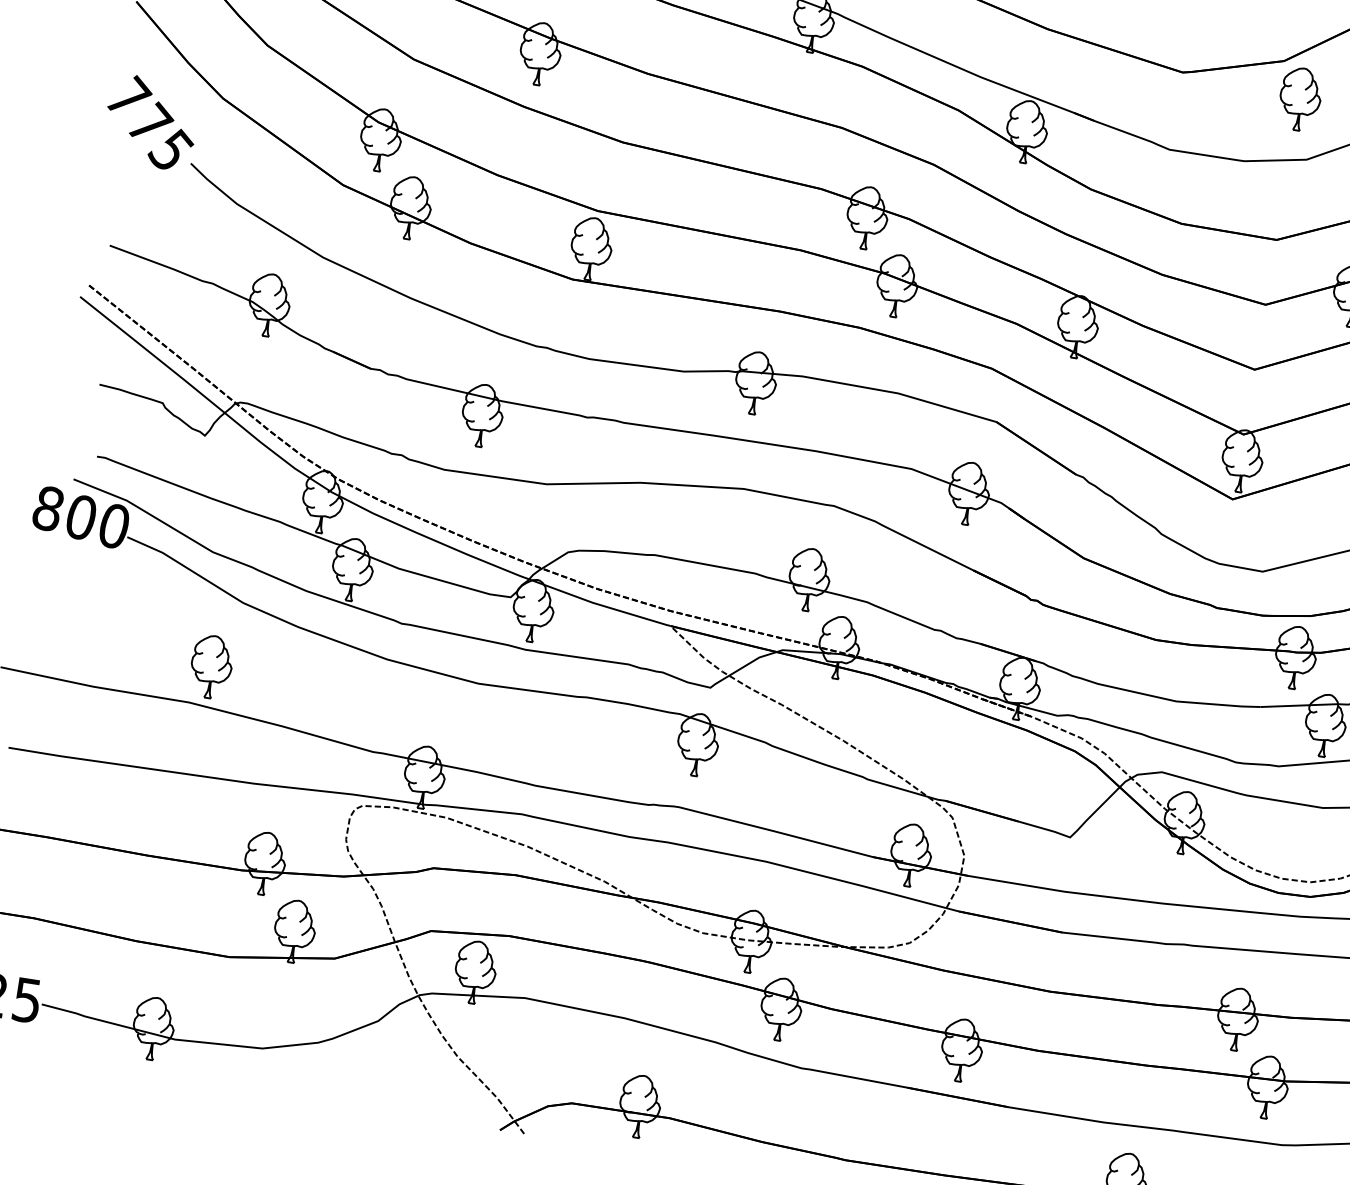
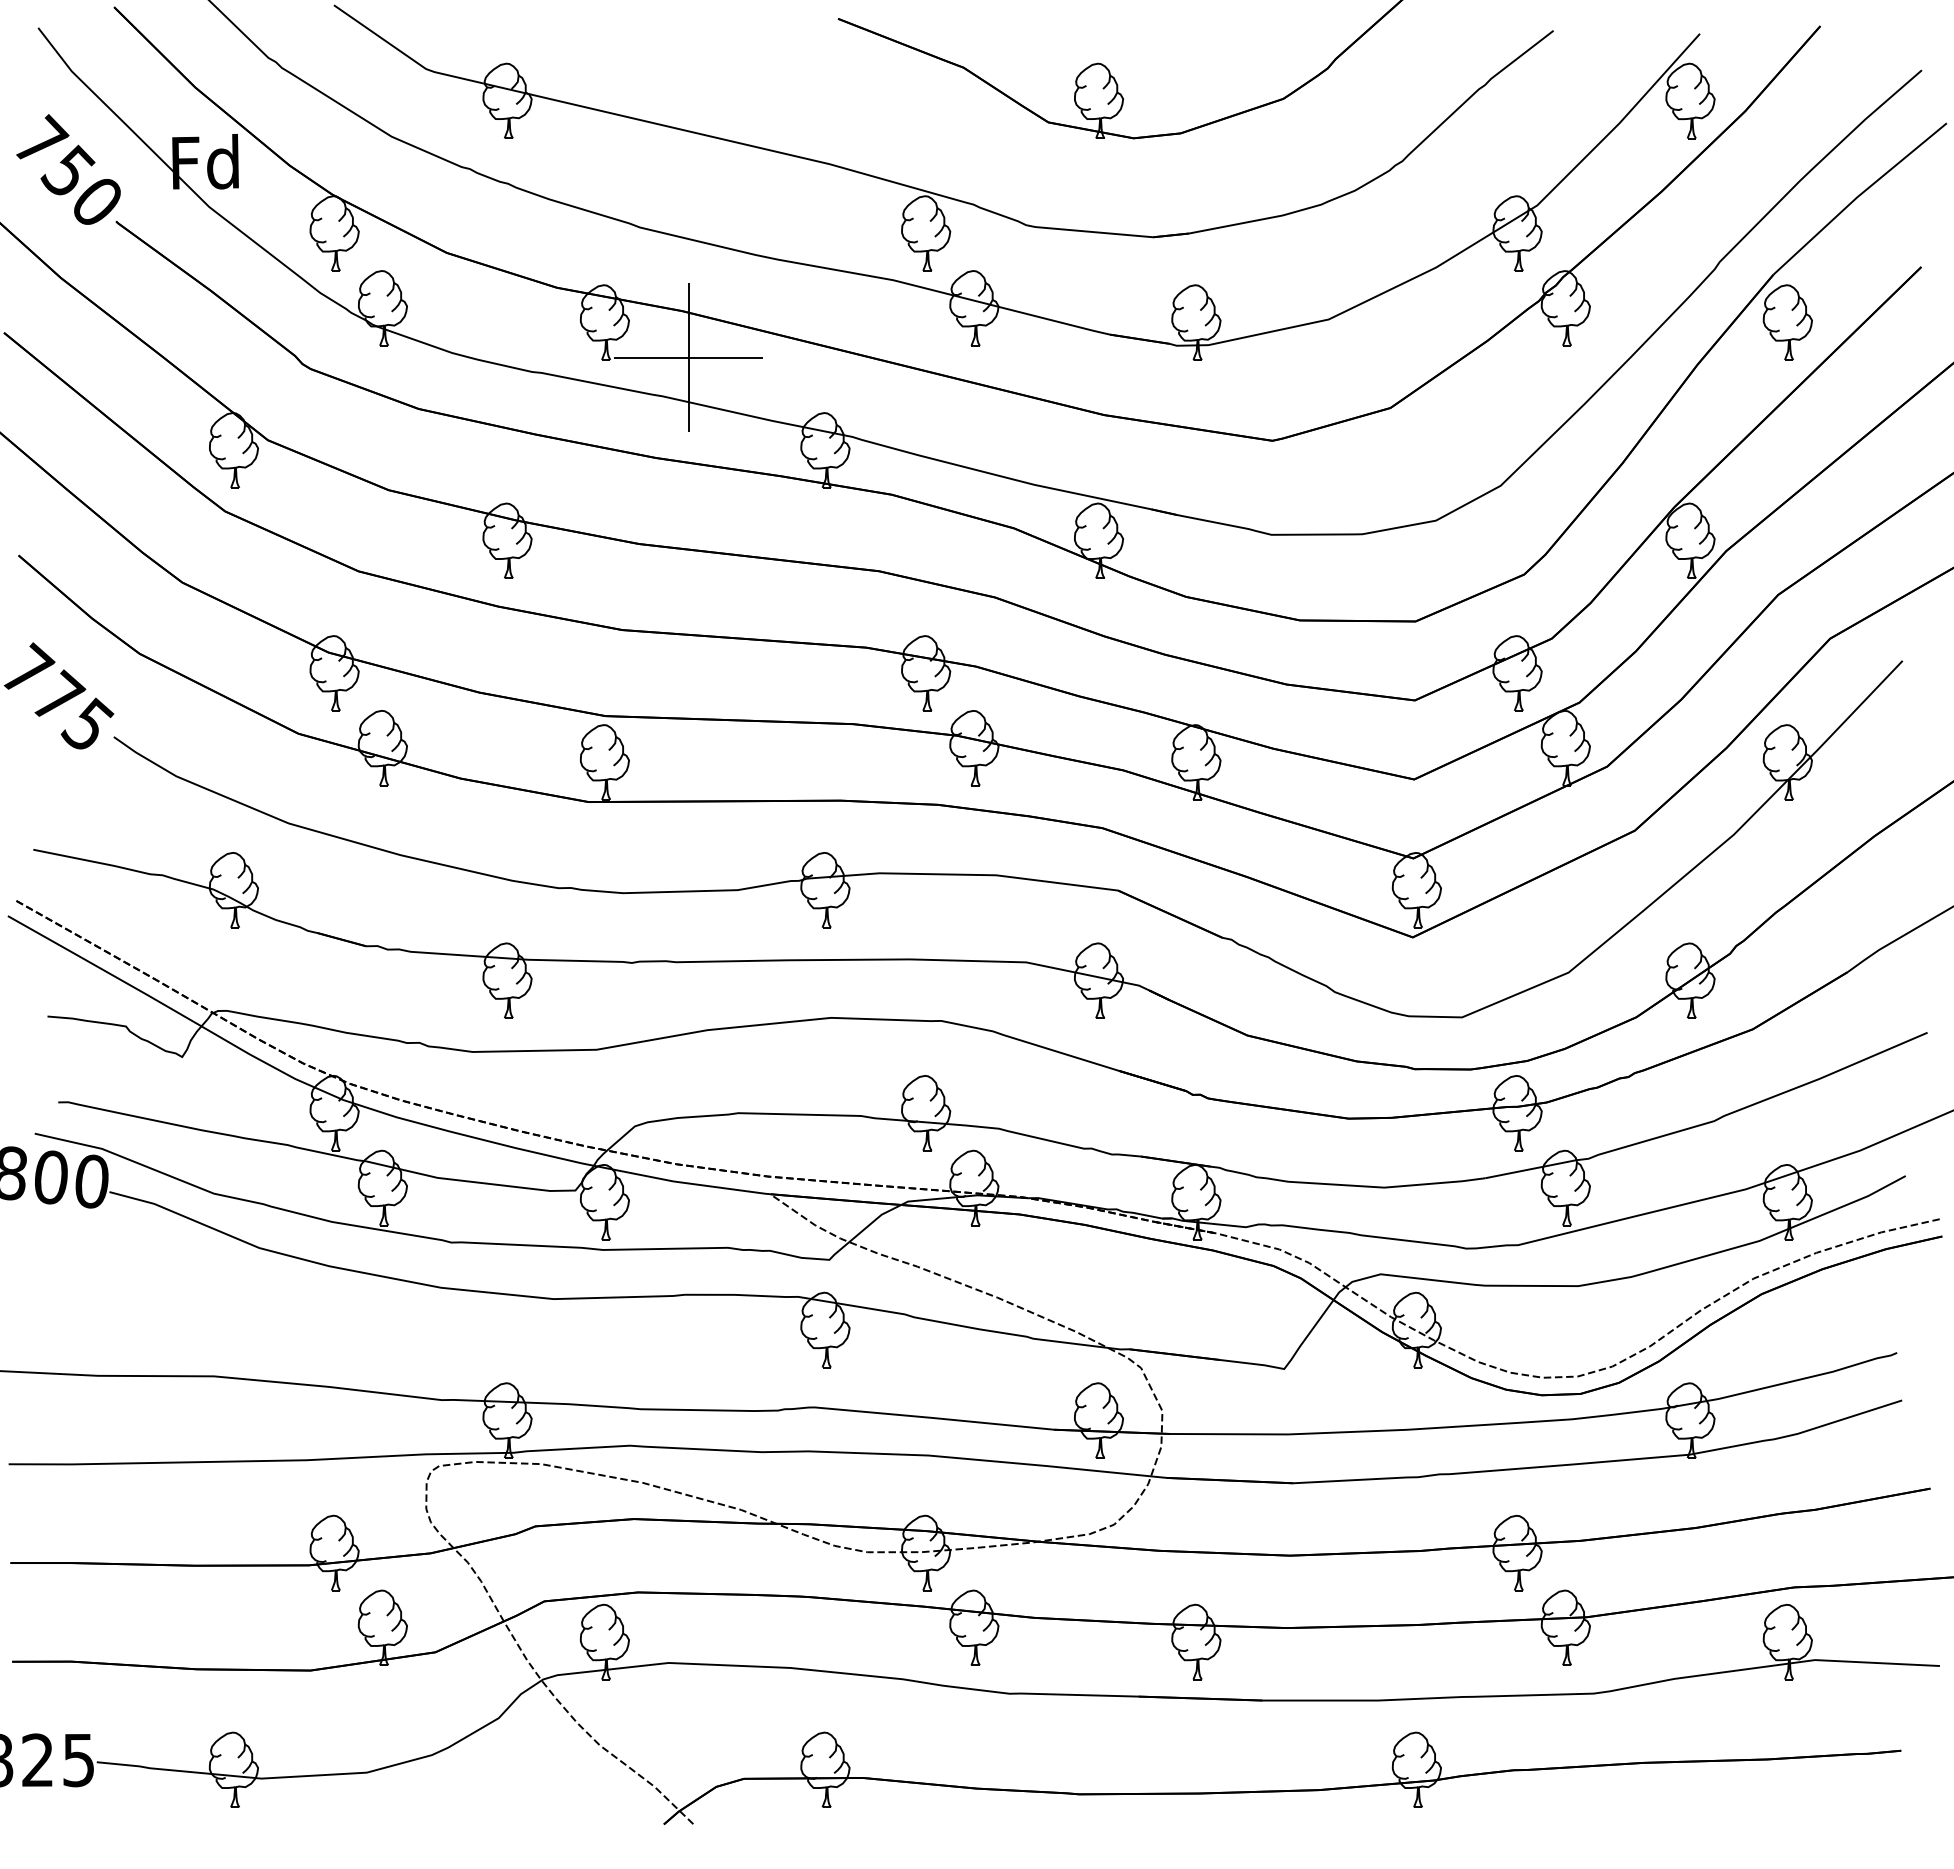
part: (1299, 99) -> (1416, 450), removed
part: (211, 666) -> (233, 1329), removed

